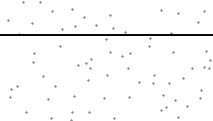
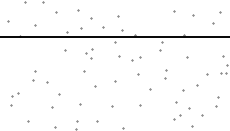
part: (33, 57) -> (33, 75), moved
part: (88, 63) -> (89, 53), moved
part: (153, 79) -> (165, 74), moved

